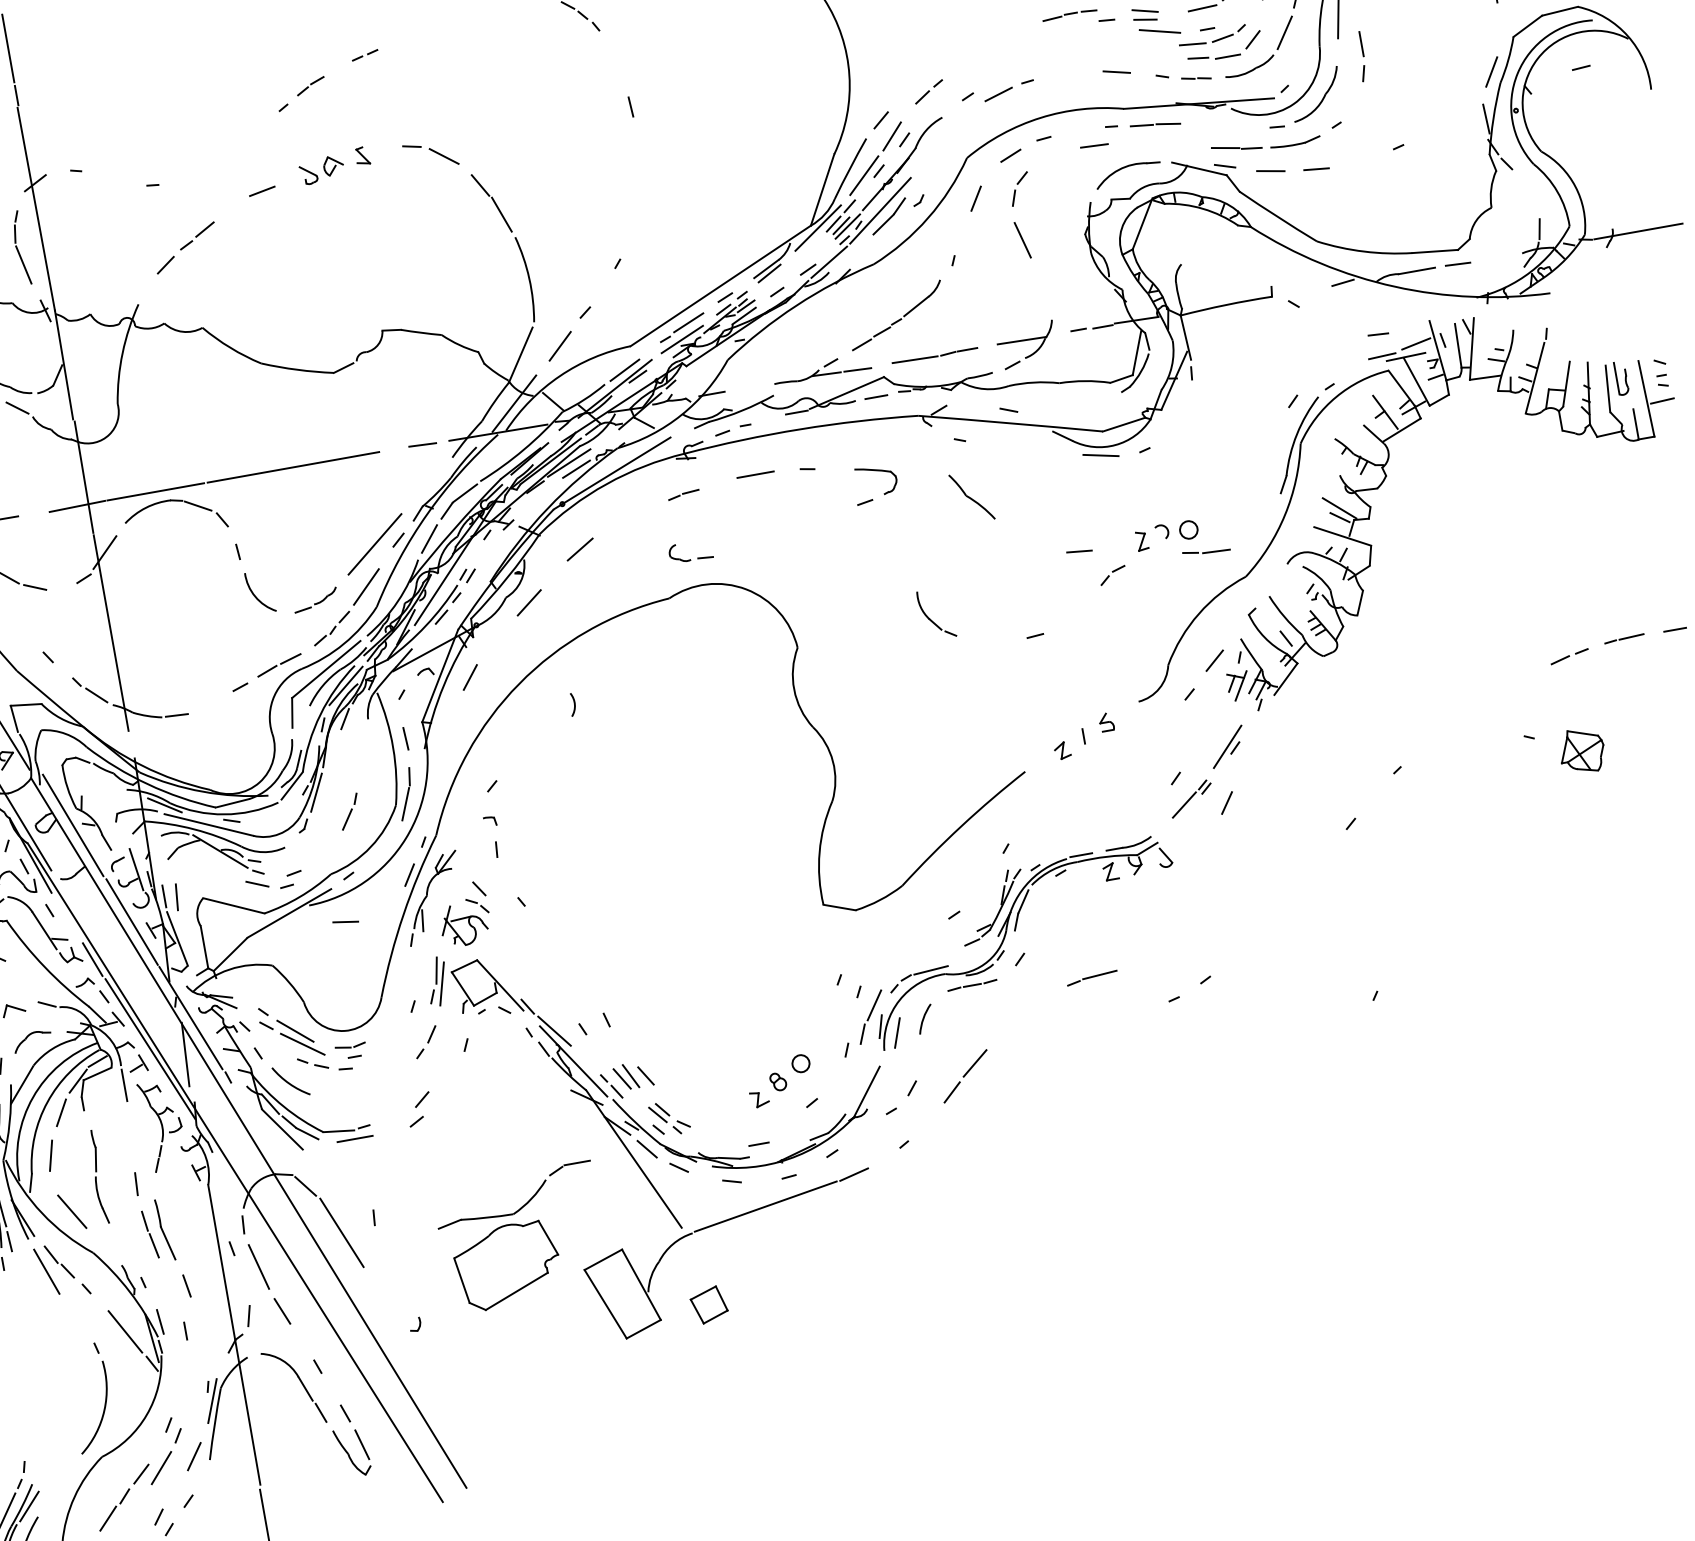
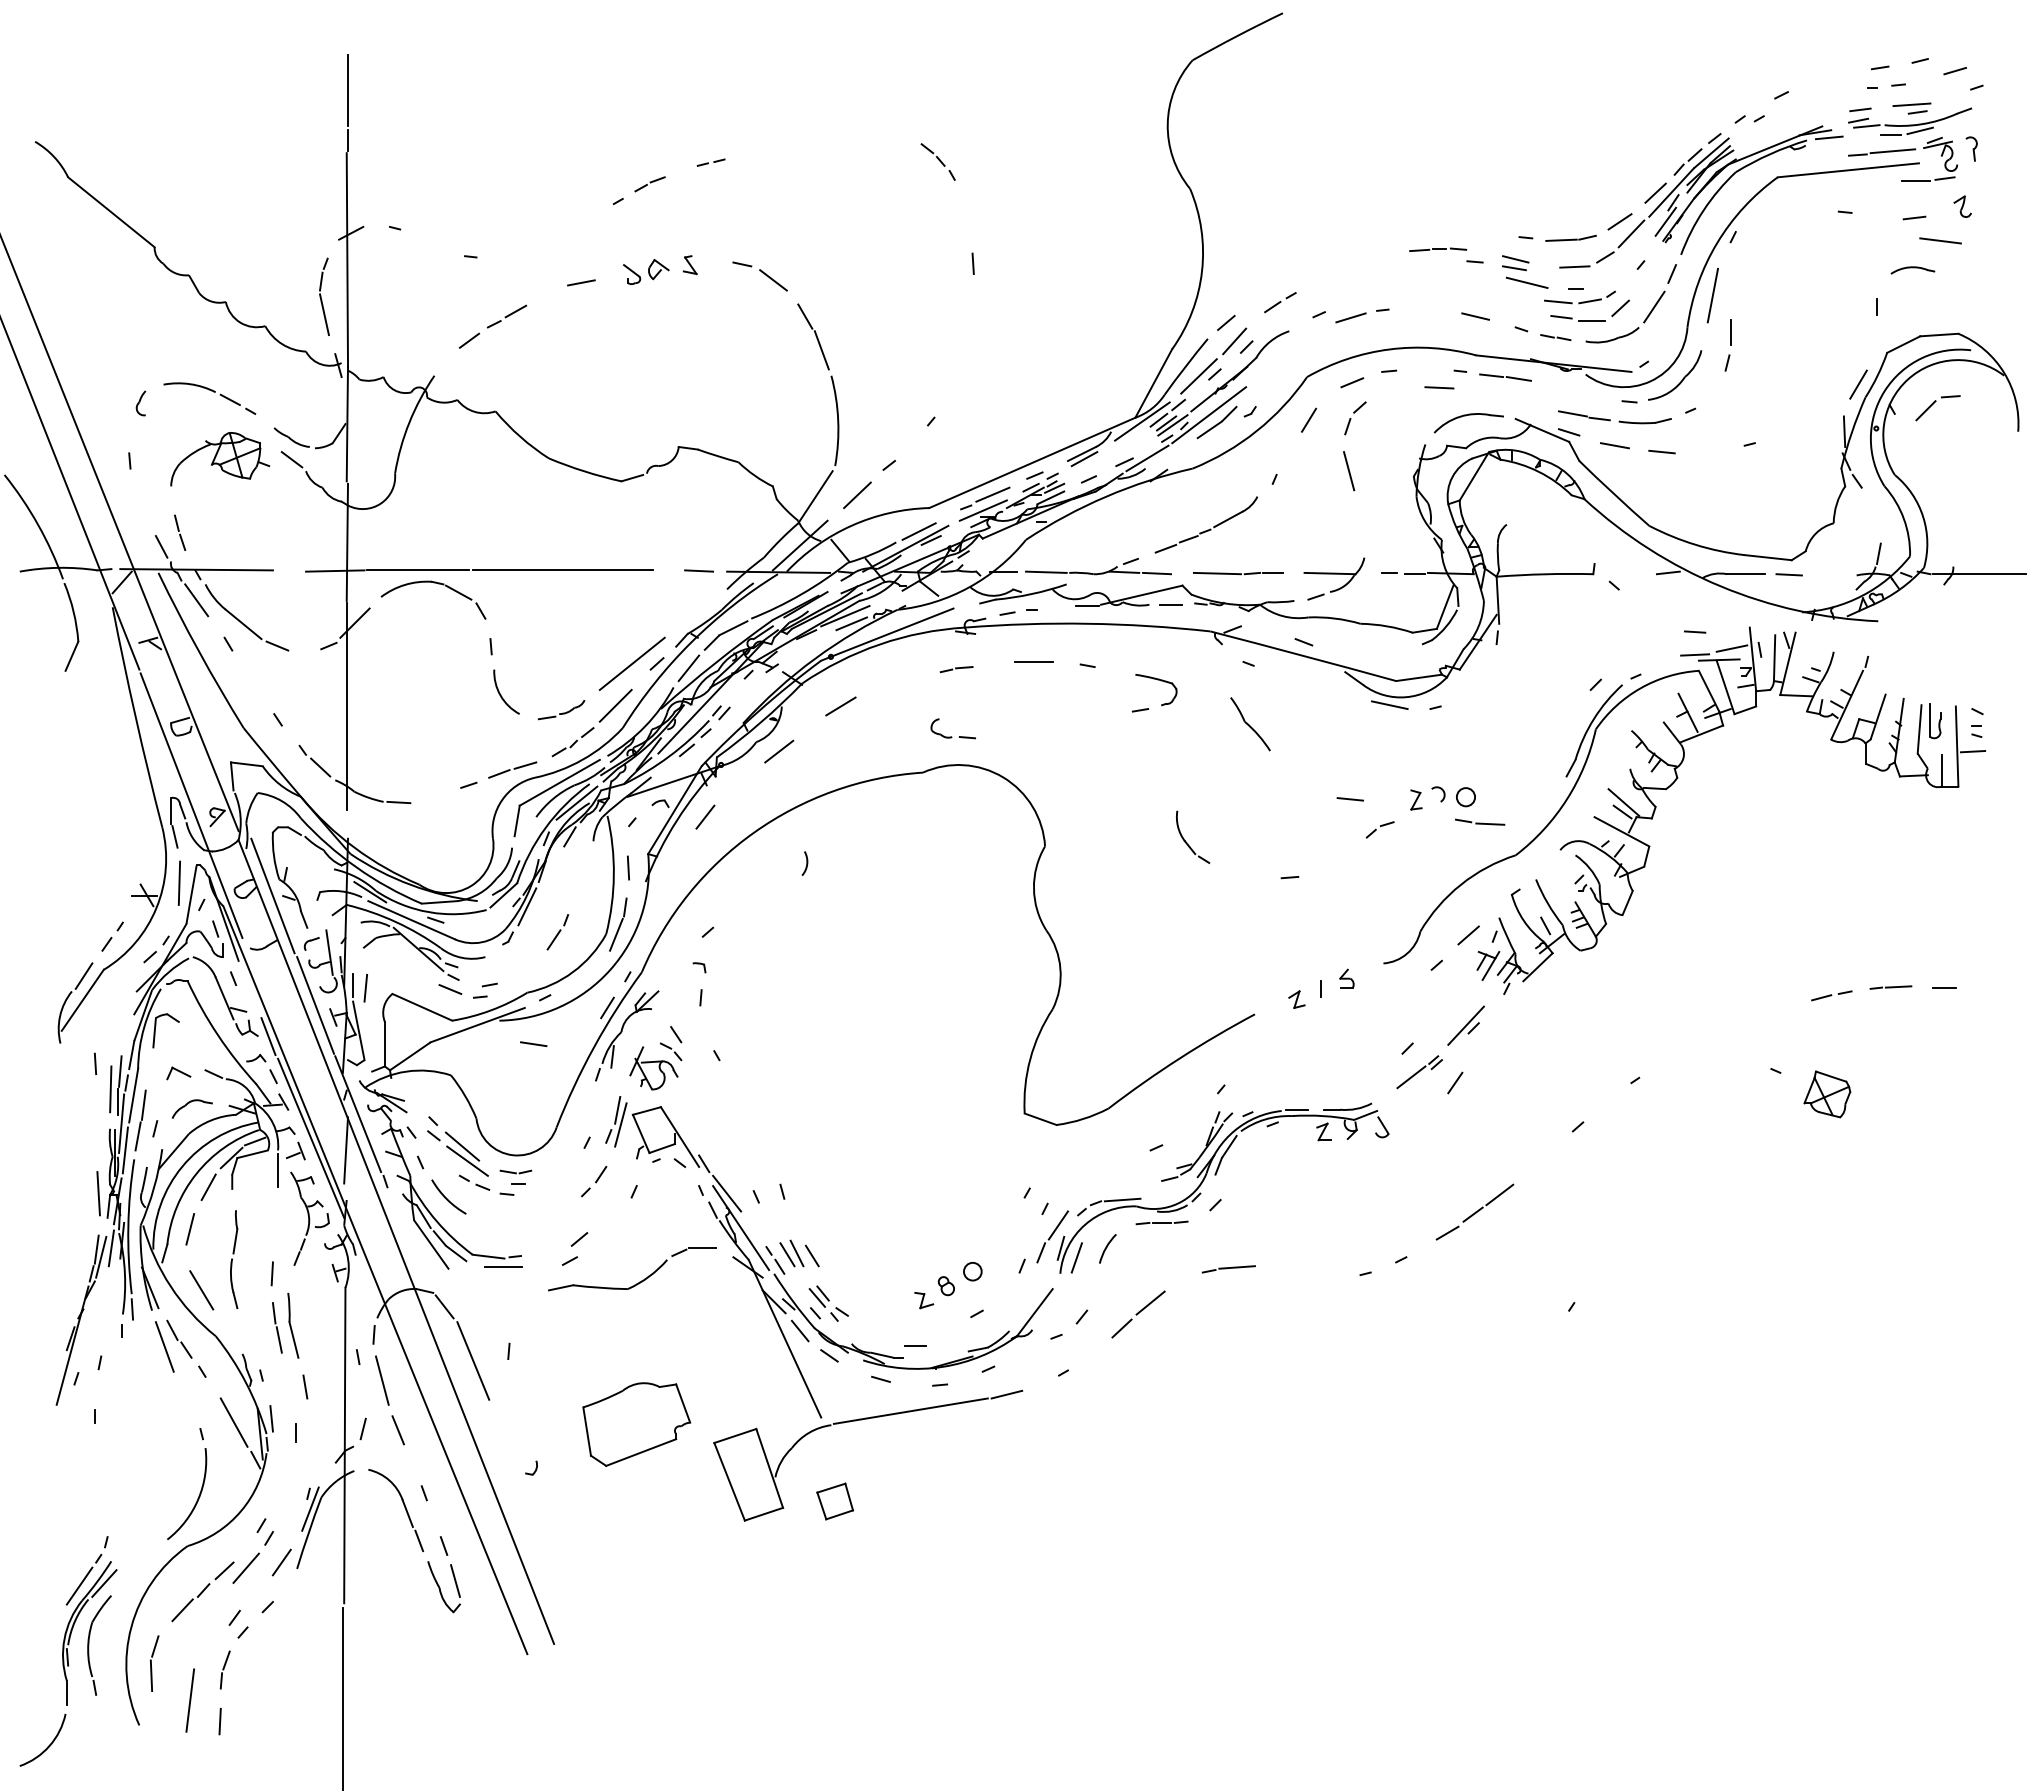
line: (1559, 85) -> (1925, 410), added
line: (752, 386) -> (1046, 571), added
part: (1266, 921) -> (1474, 1211), added
part: (1091, 978) -> (1228, 1269), moved
part: (523, 1205) -> (639, 1281), moved

